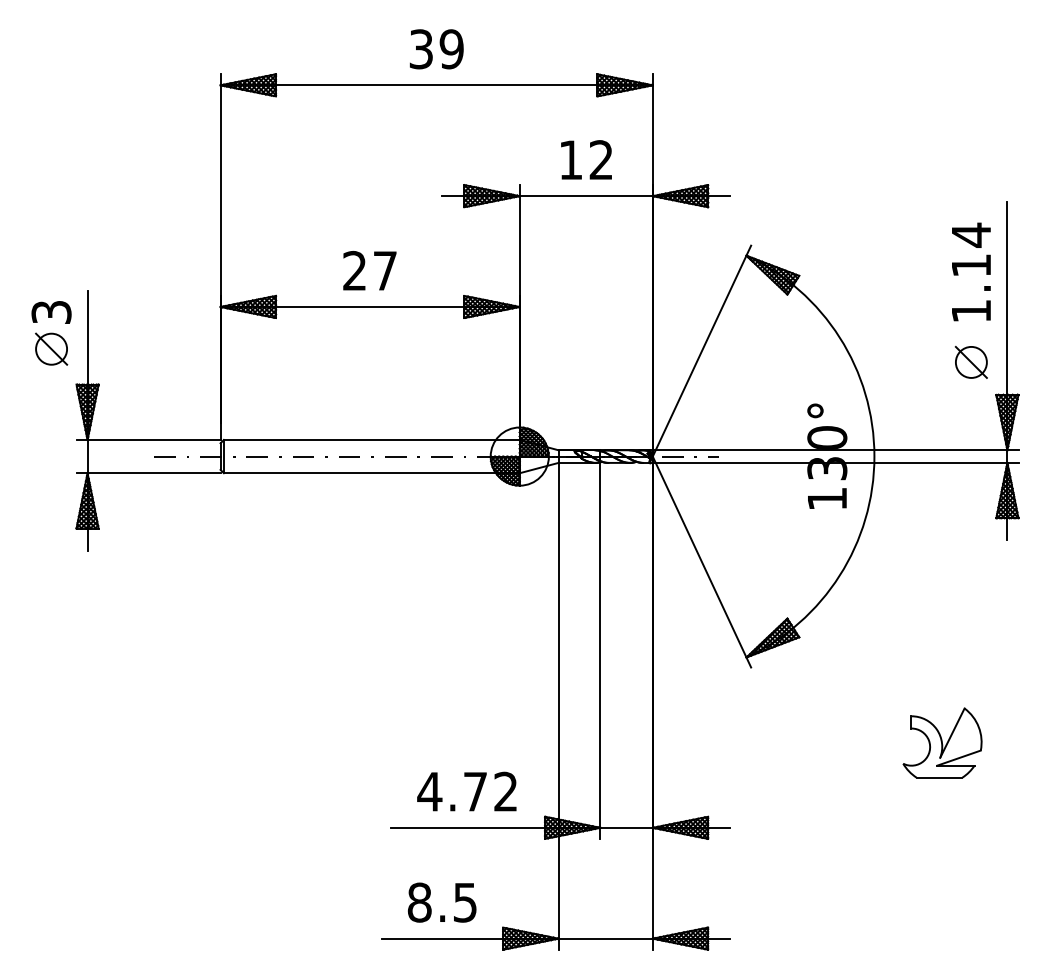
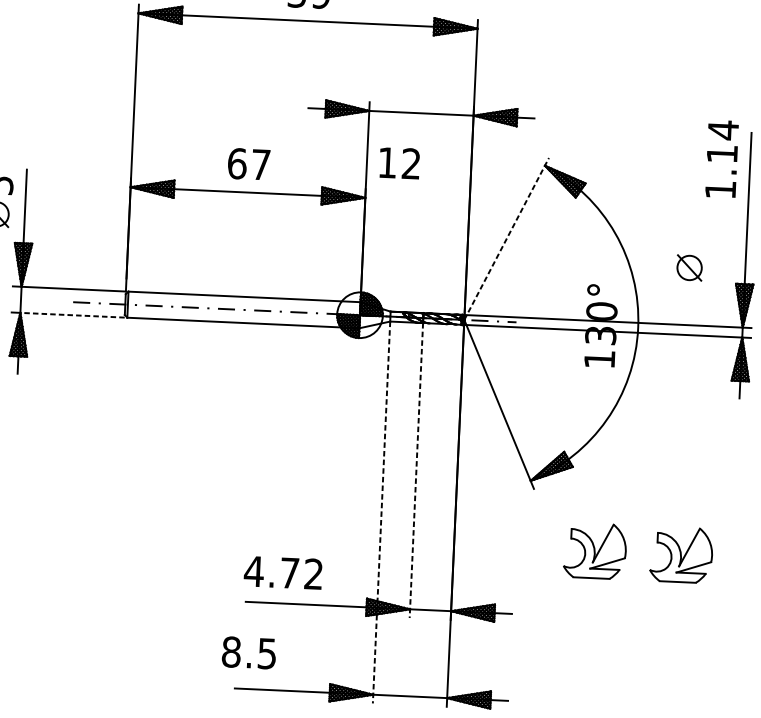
text: (586, 159) -> (399, 162), moved
text: (355, 270) -> (237, 163), 27 -> 67
text: (971, 271) -> (722, 158), moved
line: (702, 350) -> (507, 238), solid -> dashed
part: (970, 361) -> (688, 267), moved
line: (153, 473) -> (72, 315), solid -> dashed
line: (600, 651) -> (416, 470), solid -> dashed
line: (558, 706) -> (381, 512), solid -> dashed
part: (832, 742) -> (595, 550), added
text: (466, 791) -> (282, 572), moved
text: (442, 902) -> (249, 652), moved

